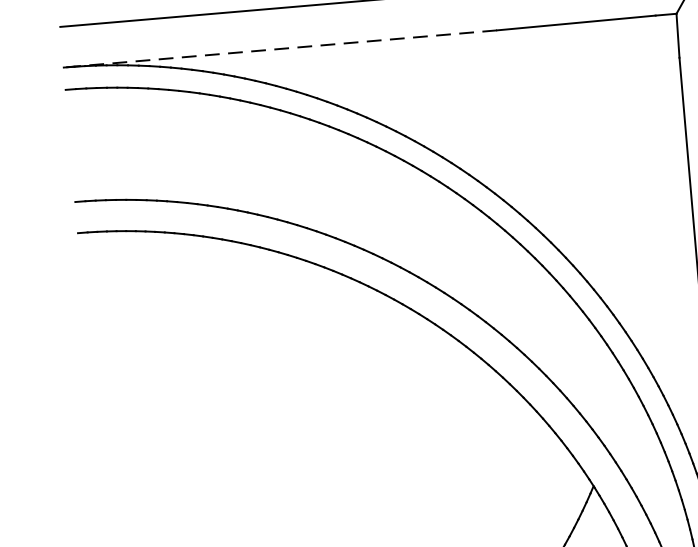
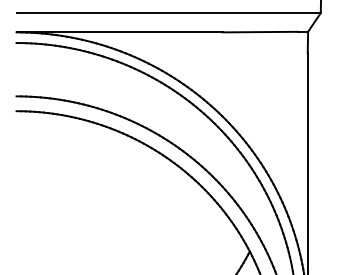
line: (280, 49) -> (119, 32), dashed -> solid

